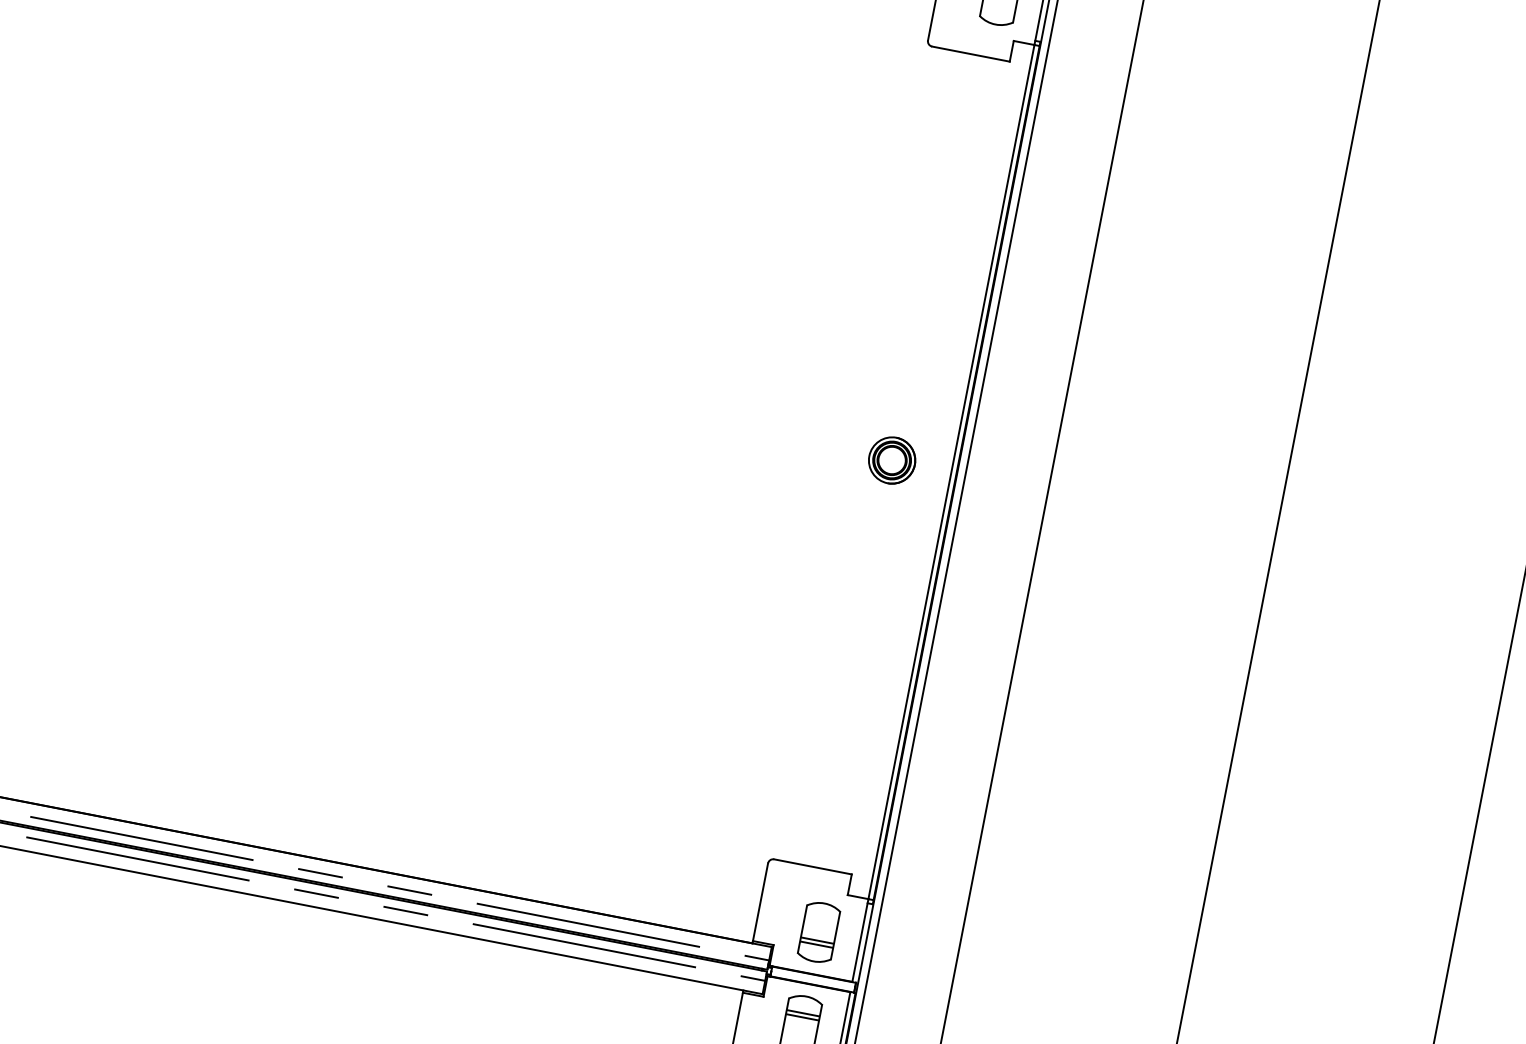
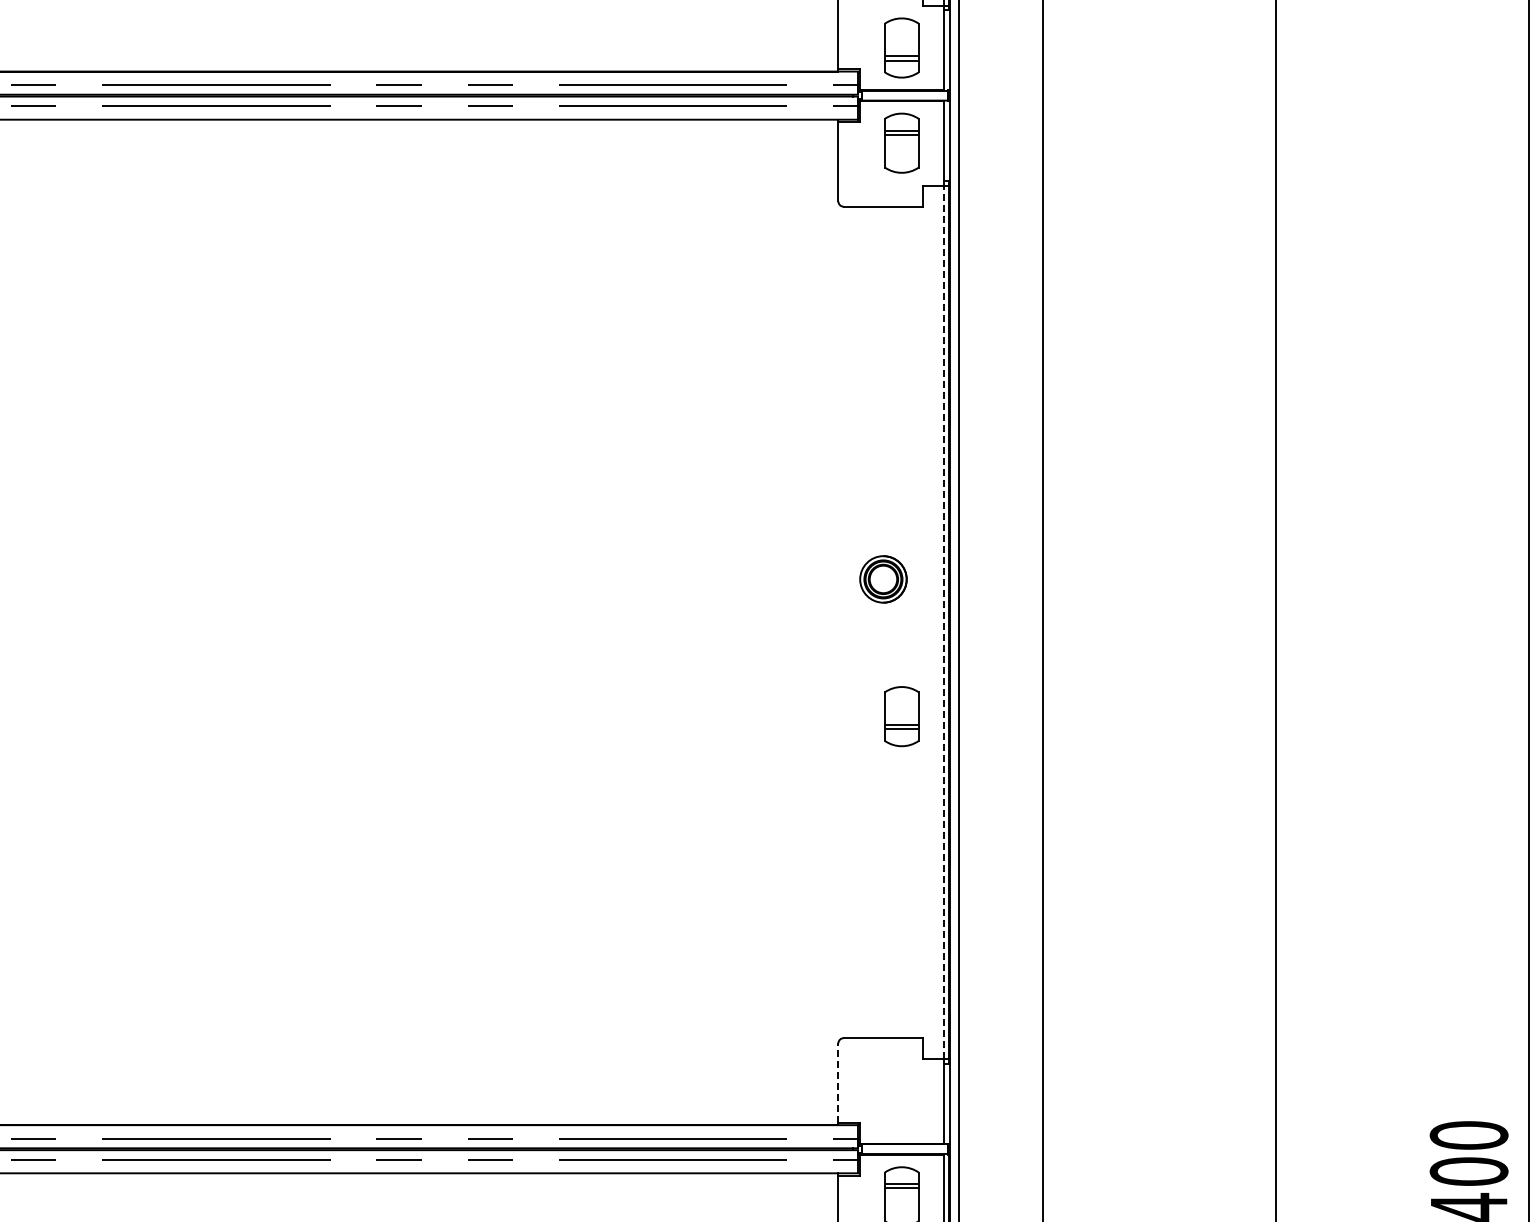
part: (892, 460) -> (883, 579), moved
line: (951, 472) -> (944, 622), solid -> dashed
line: (760, 902) -> (838, 1083), solid -> dashed
part: (818, 932) -> (901, 716), moved

